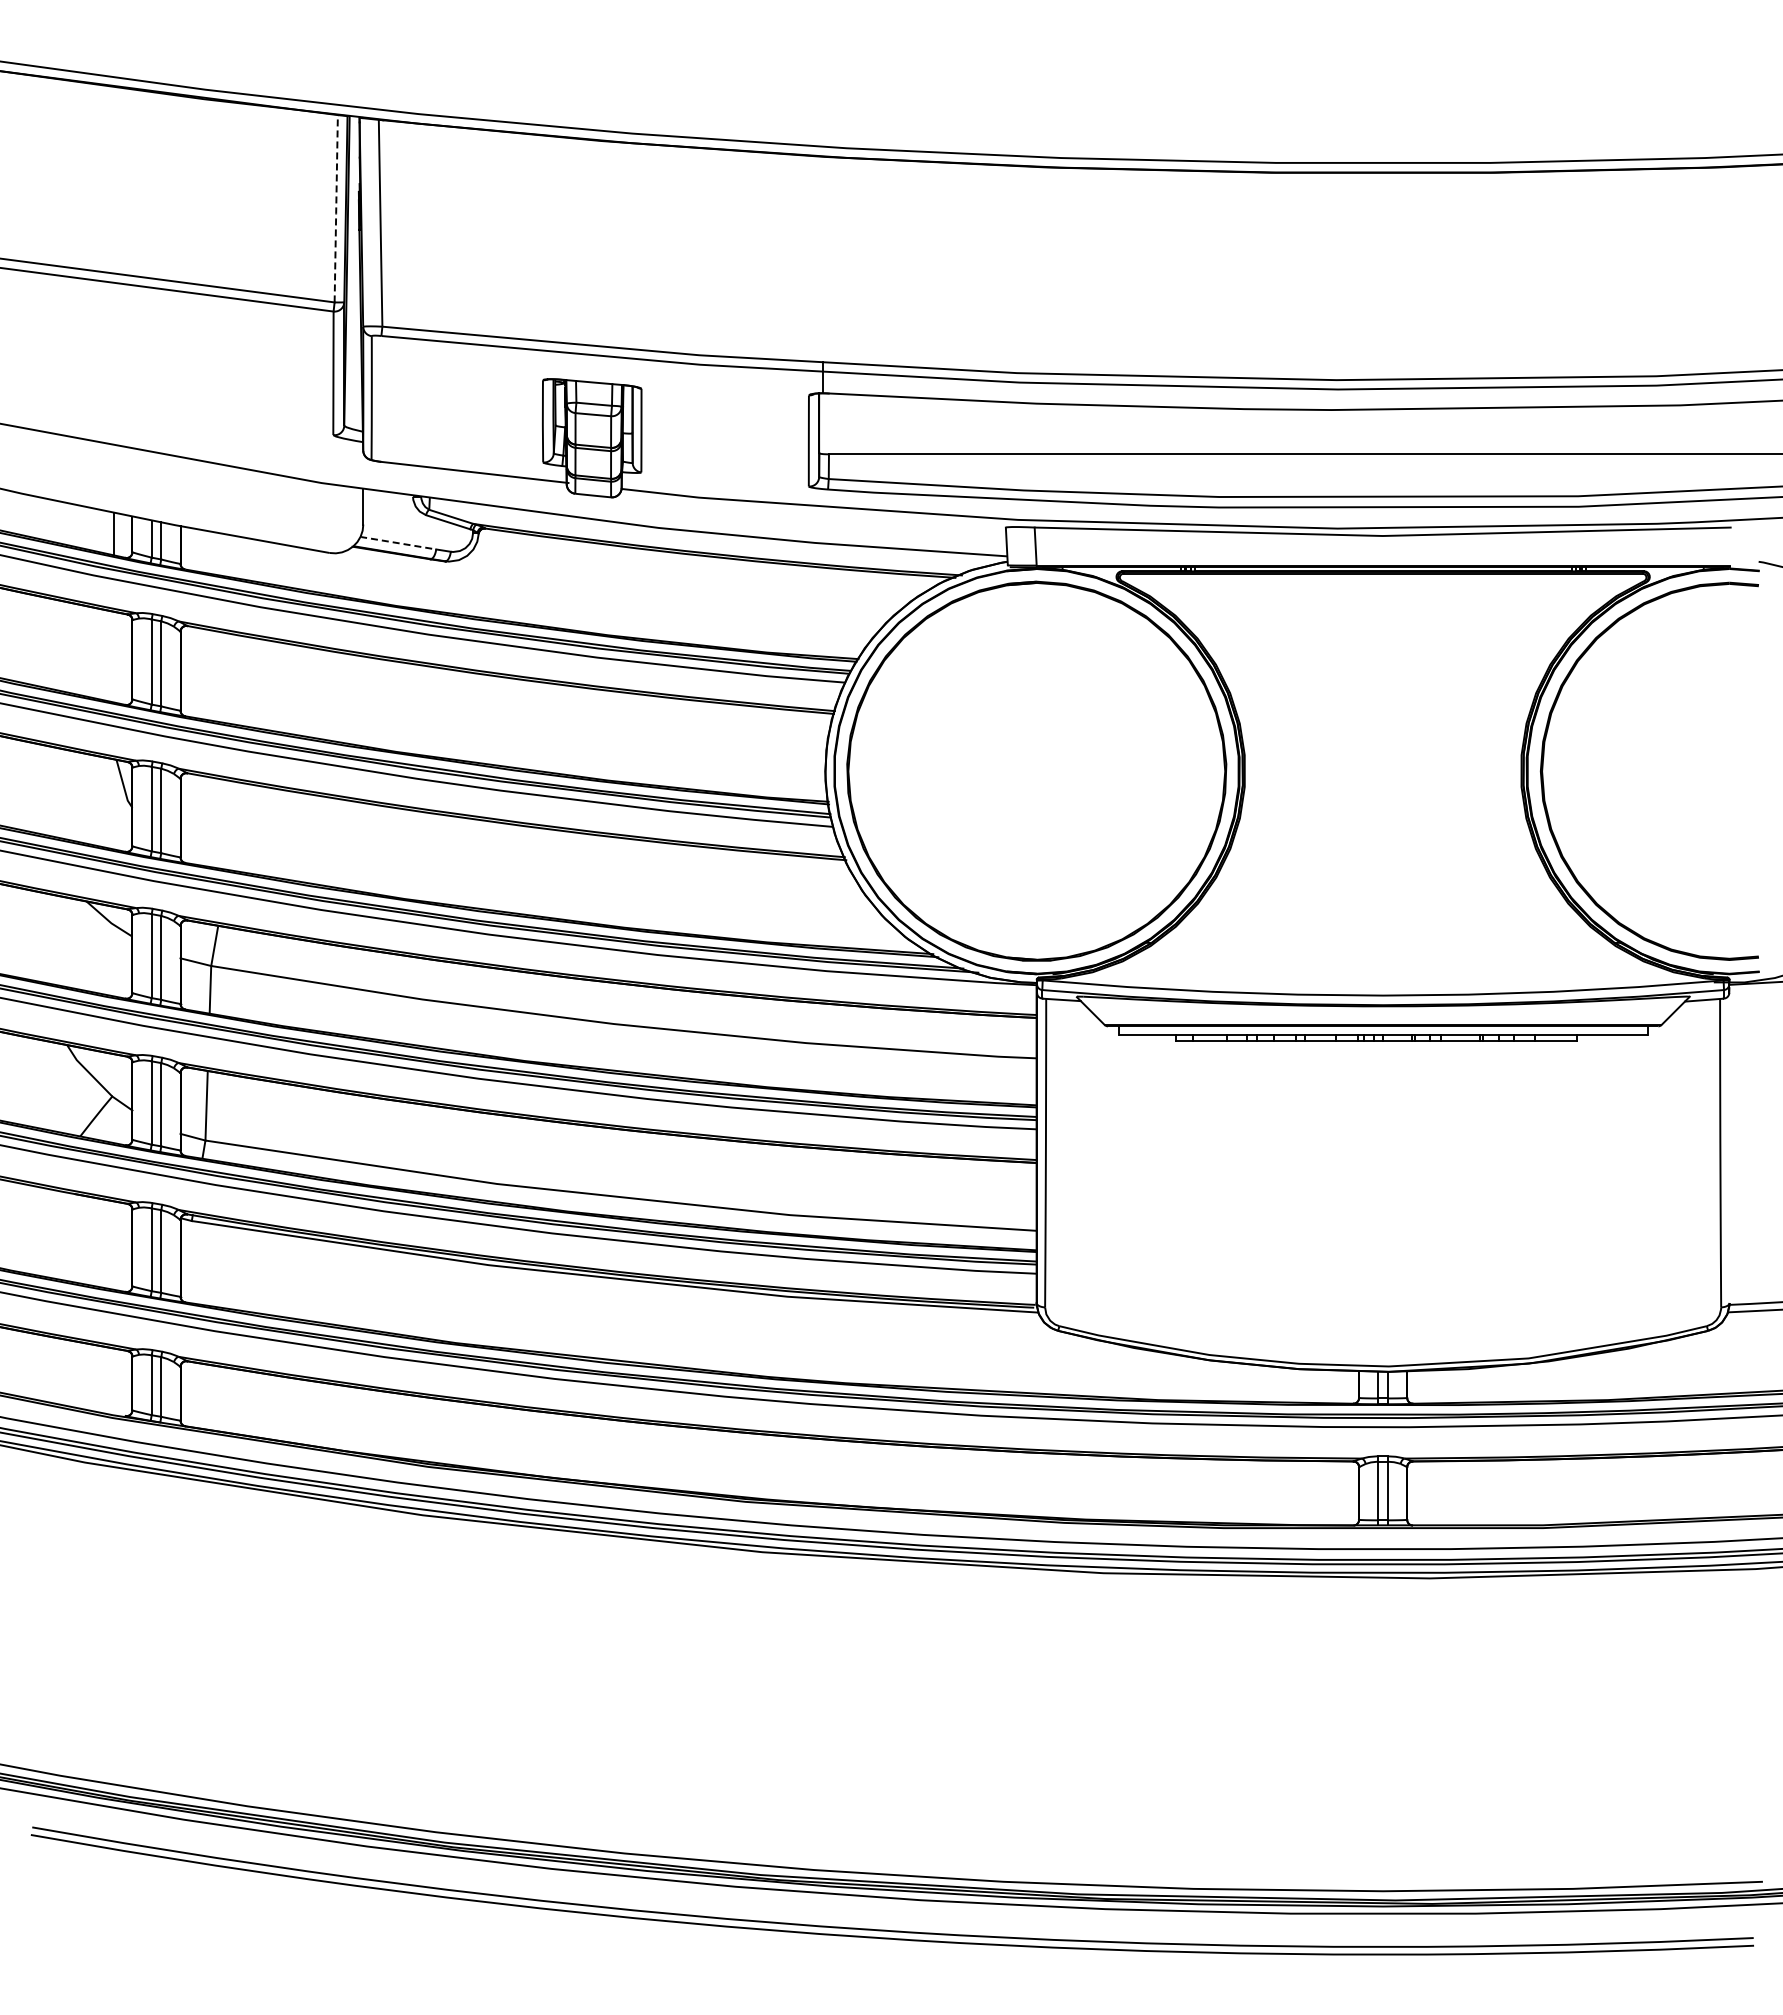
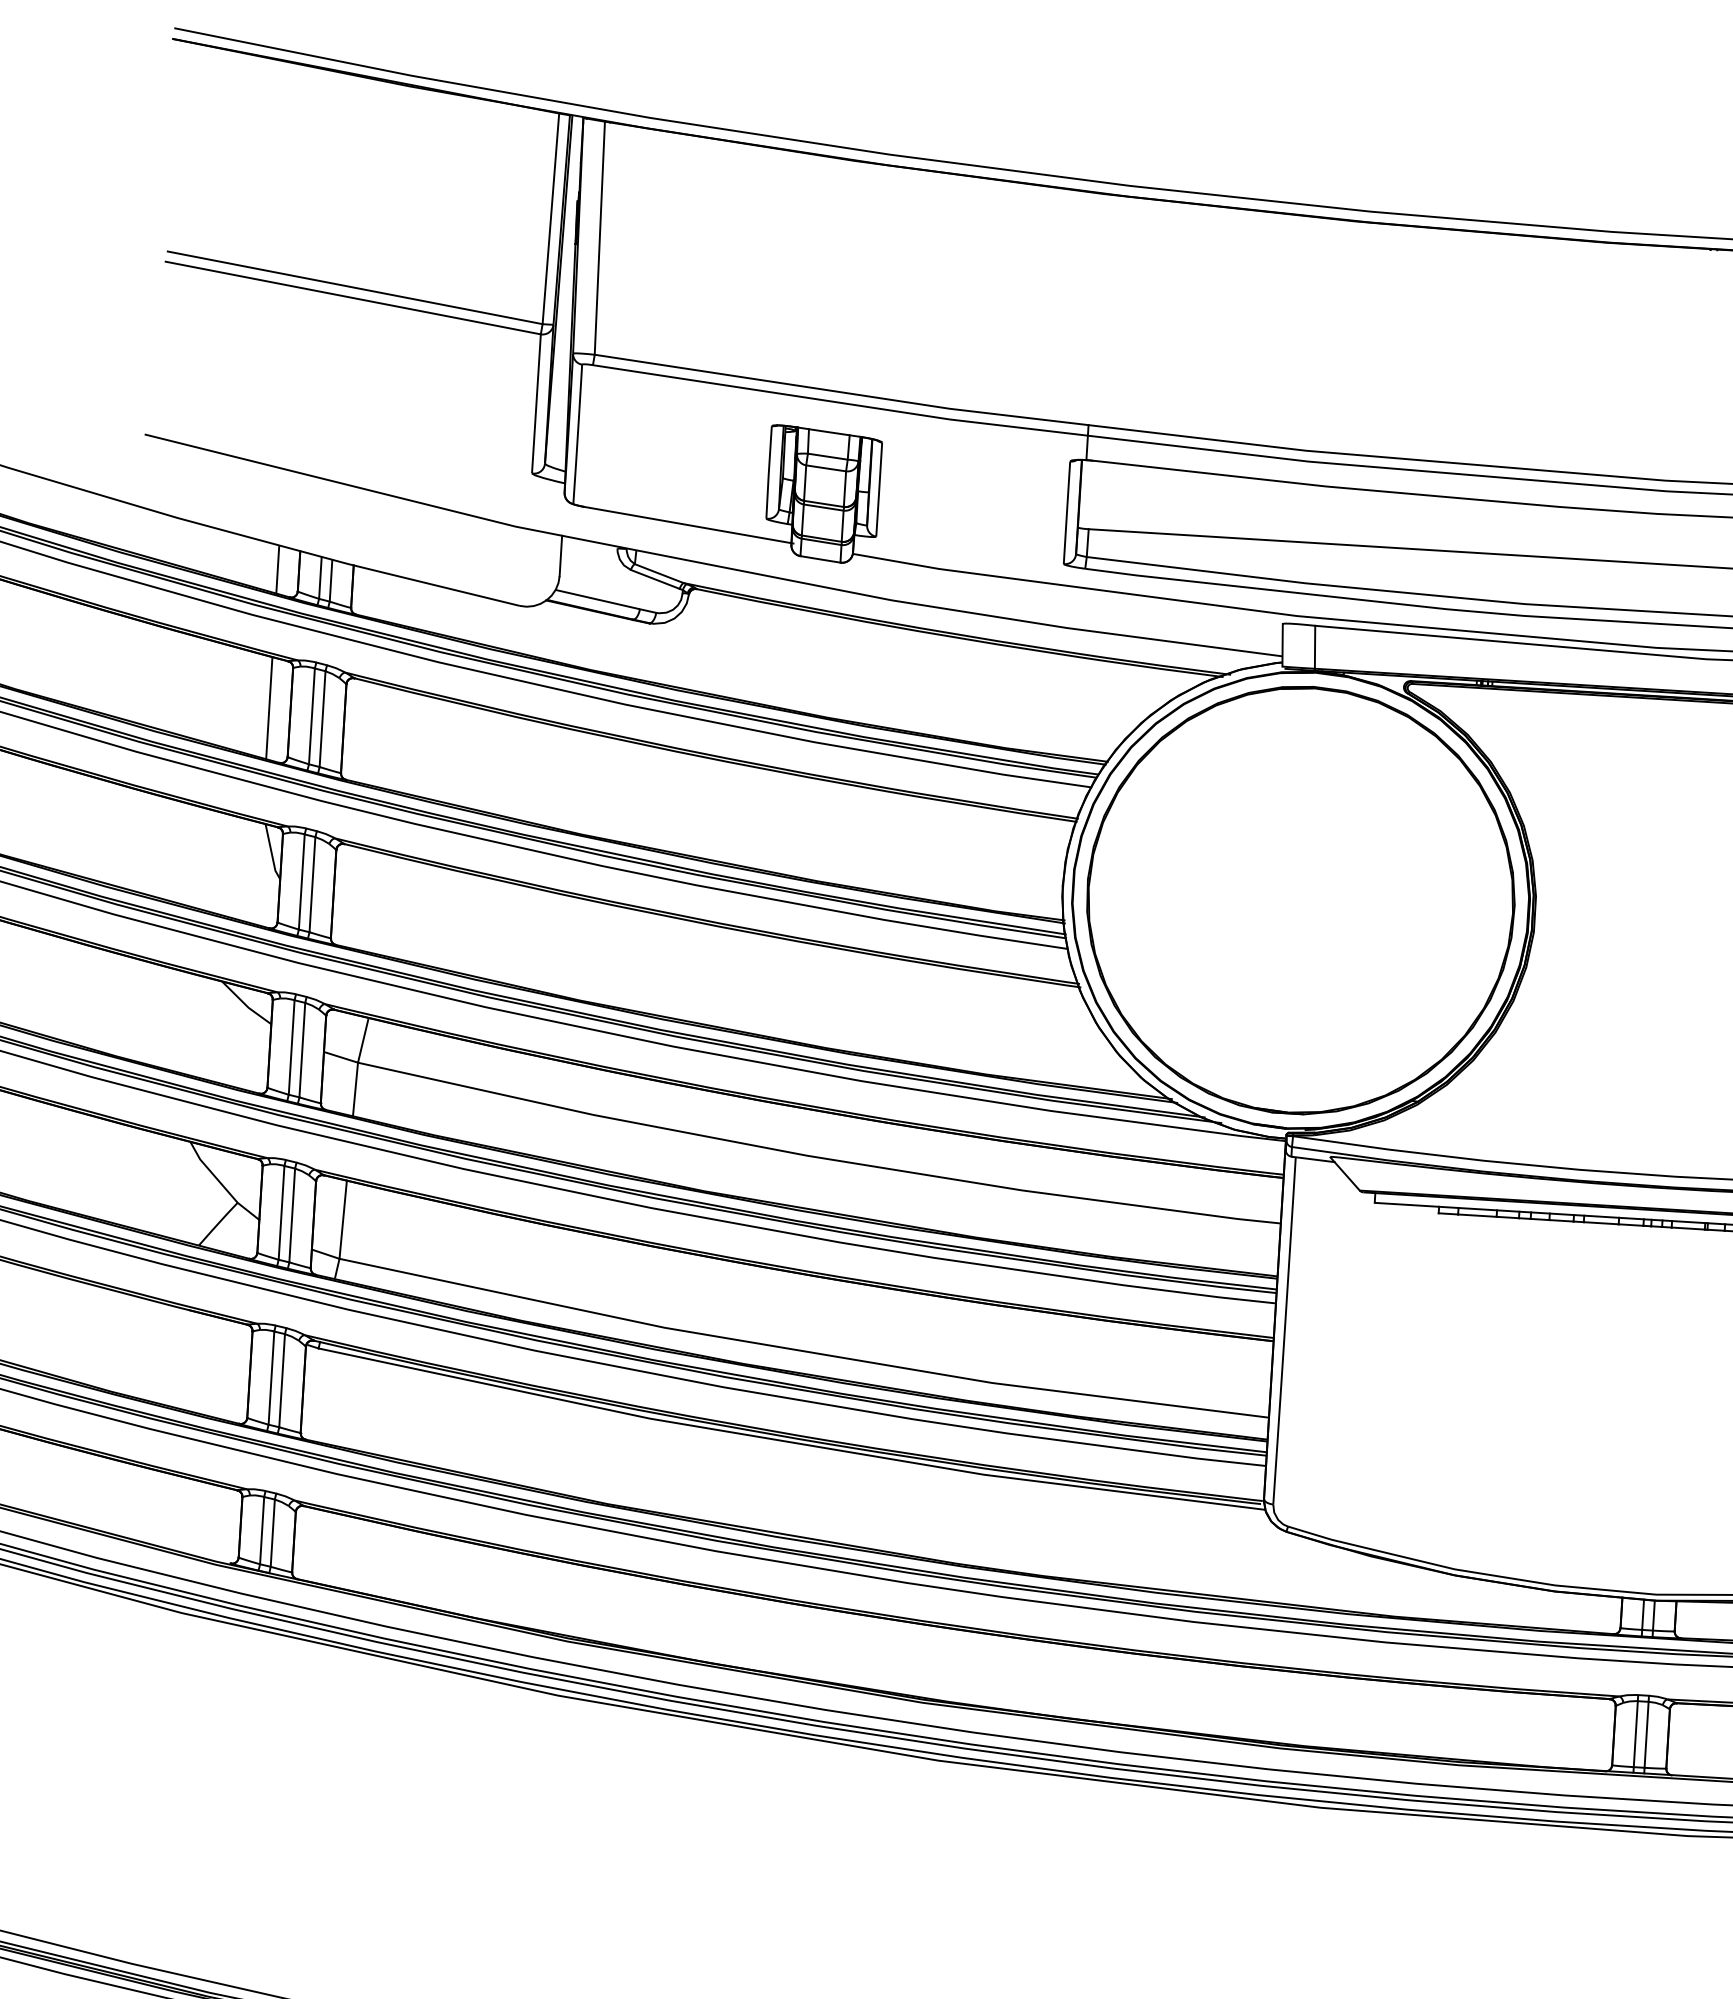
line: (336, 208) -> (551, 218), dashed -> solid
line: (398, 543) -> (597, 599), dashed -> solid
line: (113, 656) -> (269, 707), added

